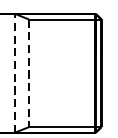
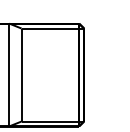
line: (15, 72) -> (9, 74), dashed -> solid
line: (28, 73) -> (21, 75), dashed -> solid

